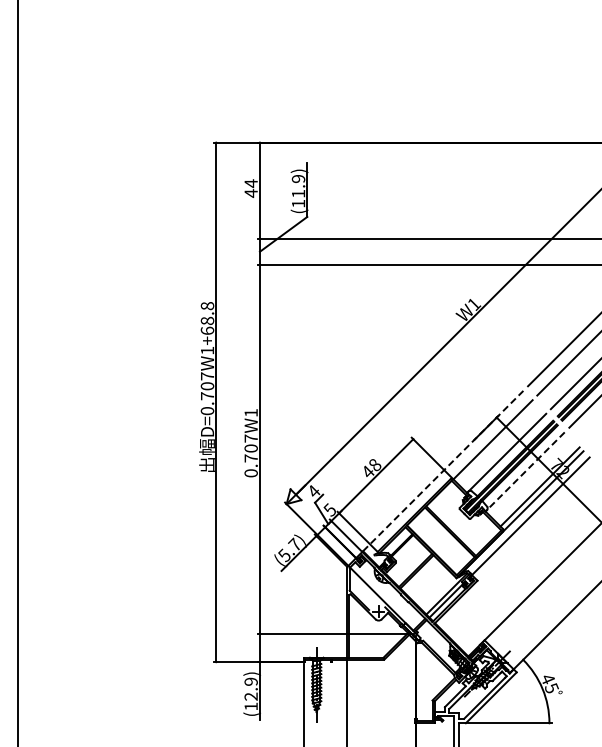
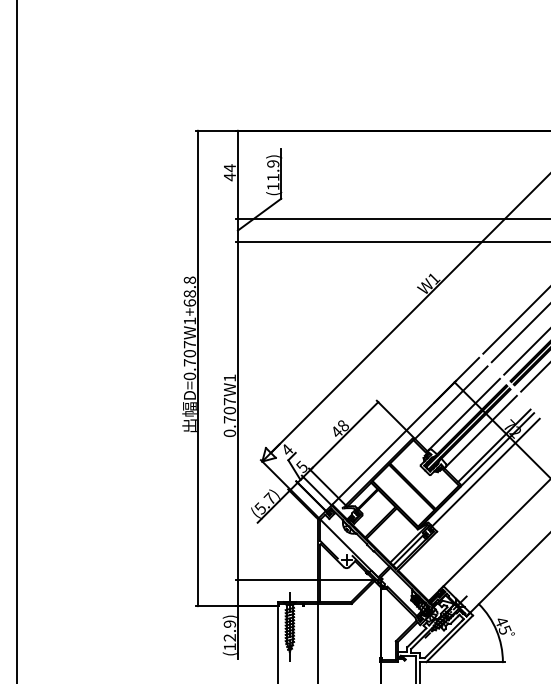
line: (443, 470) -> (405, 430), dashed -> solid
line: (525, 471) -> (480, 431), dashed -> solid

